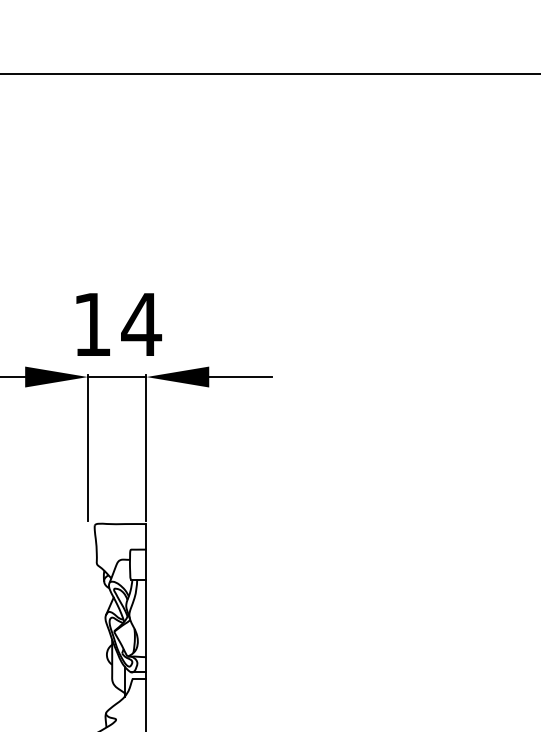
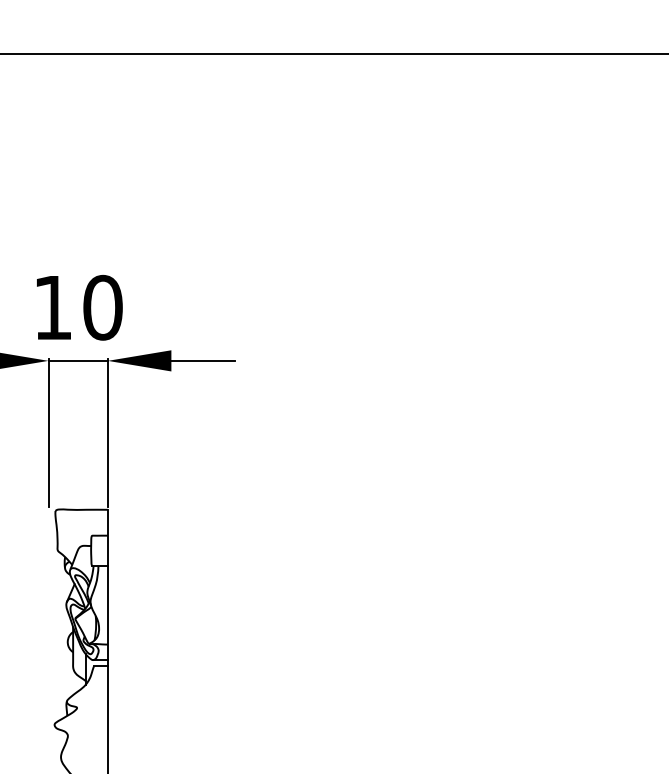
text: (141, 324) -> (102, 307), 14 -> 10

